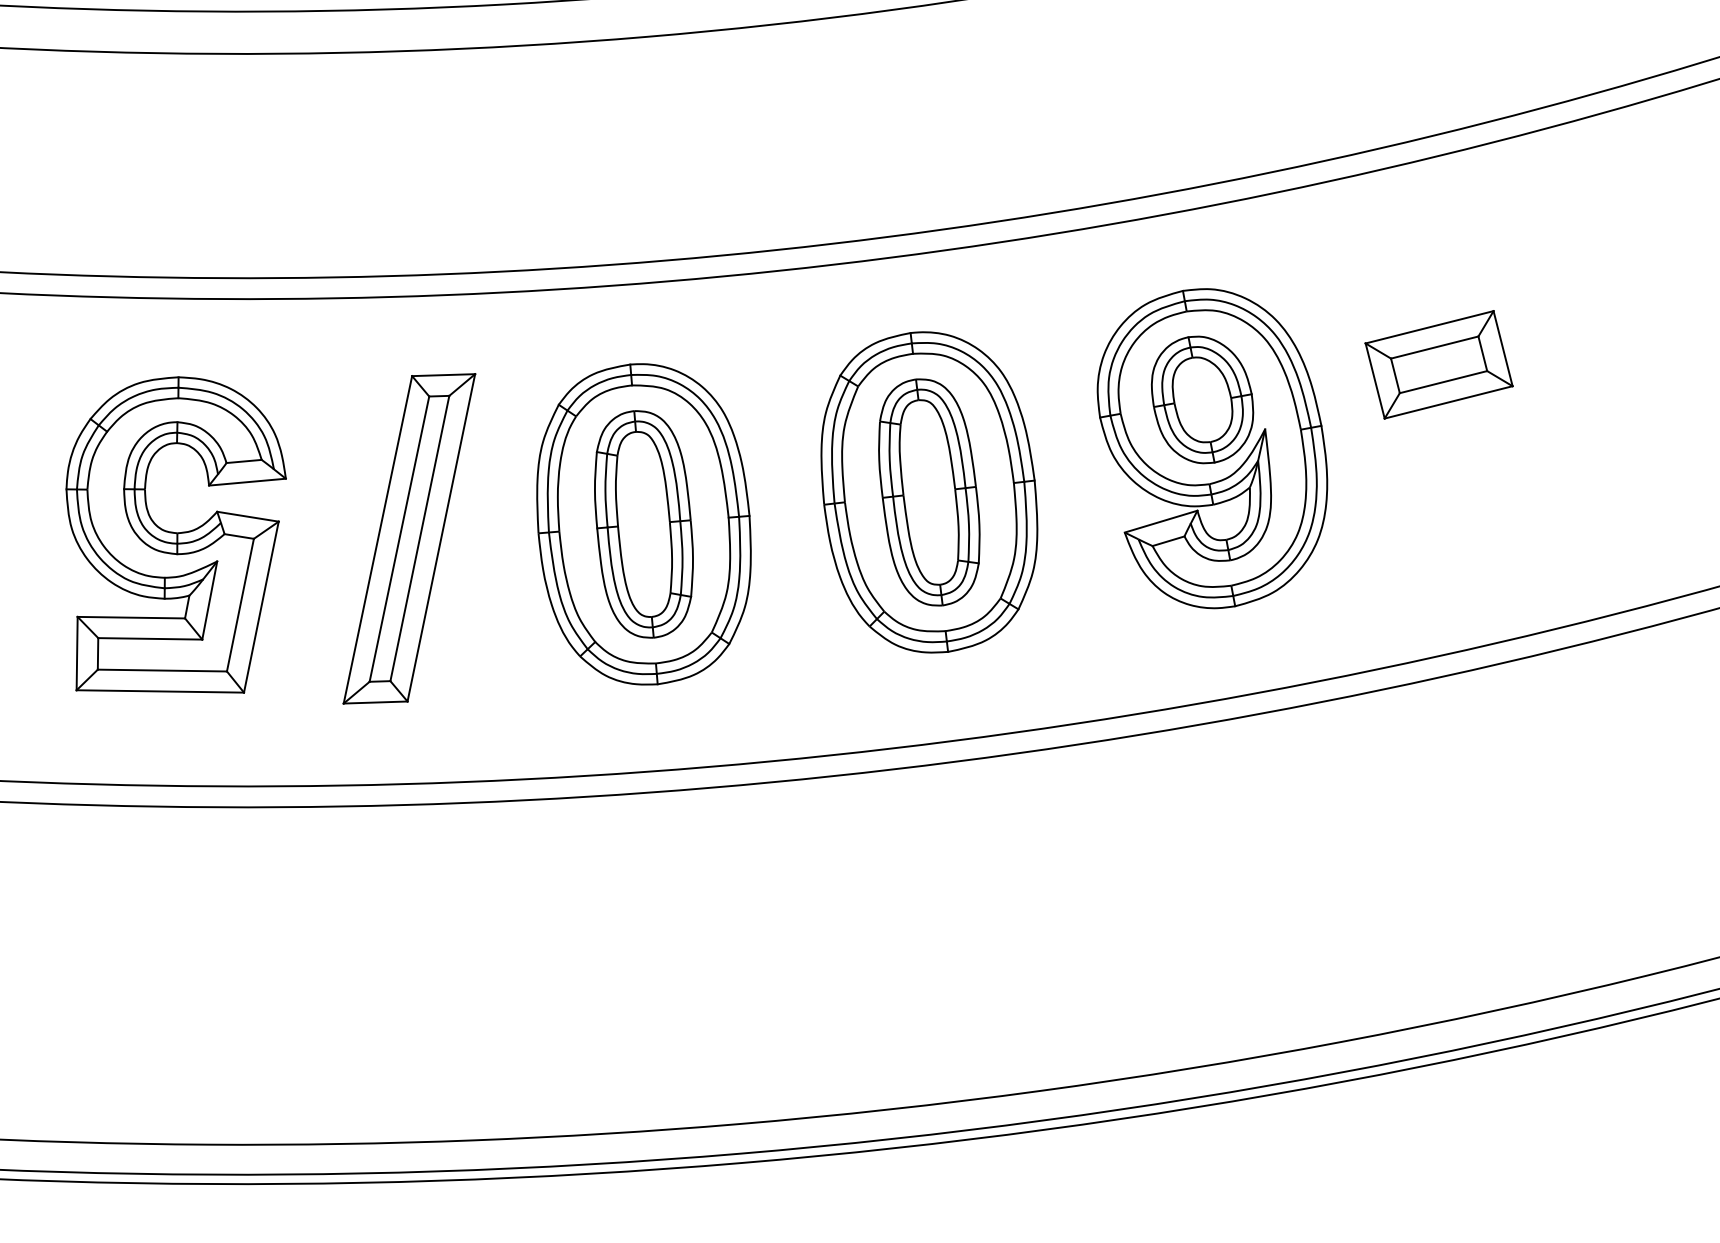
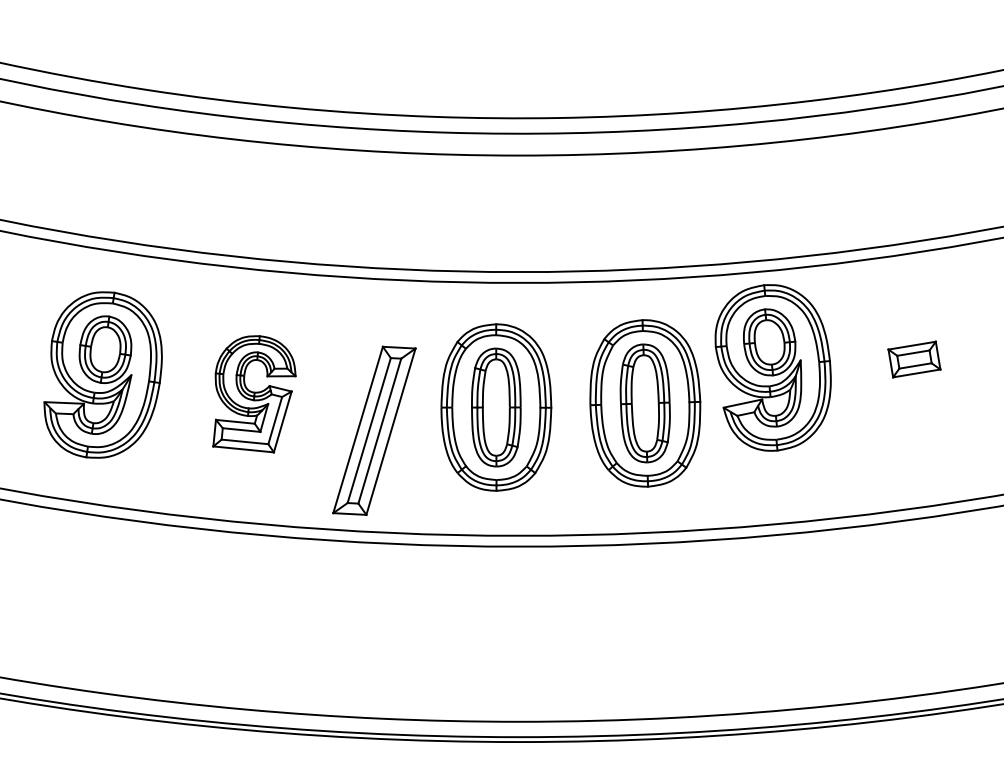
part: (1439, 364) -> (914, 359), size x0.7
part: (1212, 447) -> (772, 367), moved
part: (177, 538) -> (254, 394), size x0.7
part: (409, 538) -> (374, 430), moved

